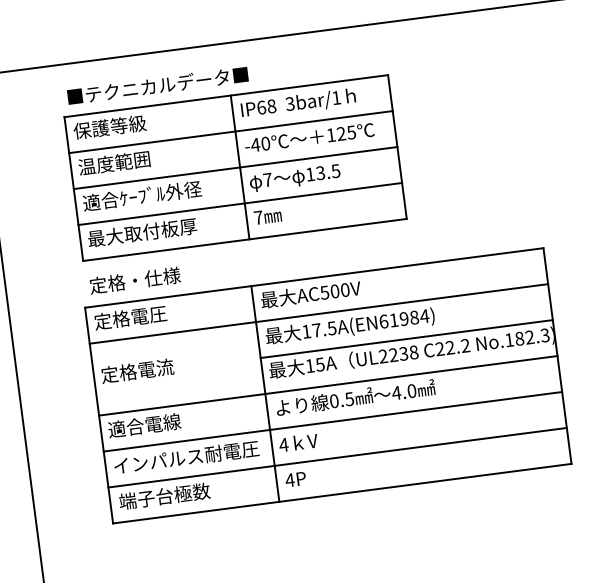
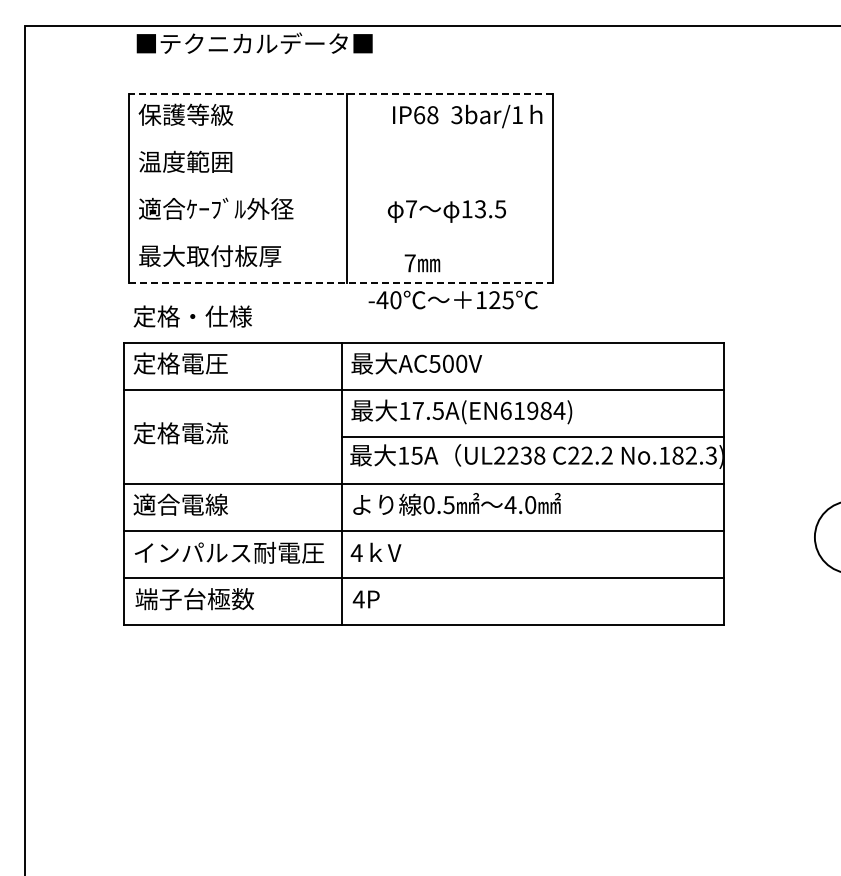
text: (157, 84) -> (254, 42), moved
line: (226, 96) -> (341, 94), solid -> dashed
text: (298, 103) -> (467, 116), moved
line: (230, 132) -> (340, 141), removed
text: (308, 137) -> (452, 299), moved
line: (235, 168) -> (340, 188), removed
text: (294, 178) -> (446, 211), moved
line: (239, 204) -> (340, 235), removed
text: (267, 216) -> (422, 263), moved
line: (245, 239) -> (341, 282), solid -> dashed

